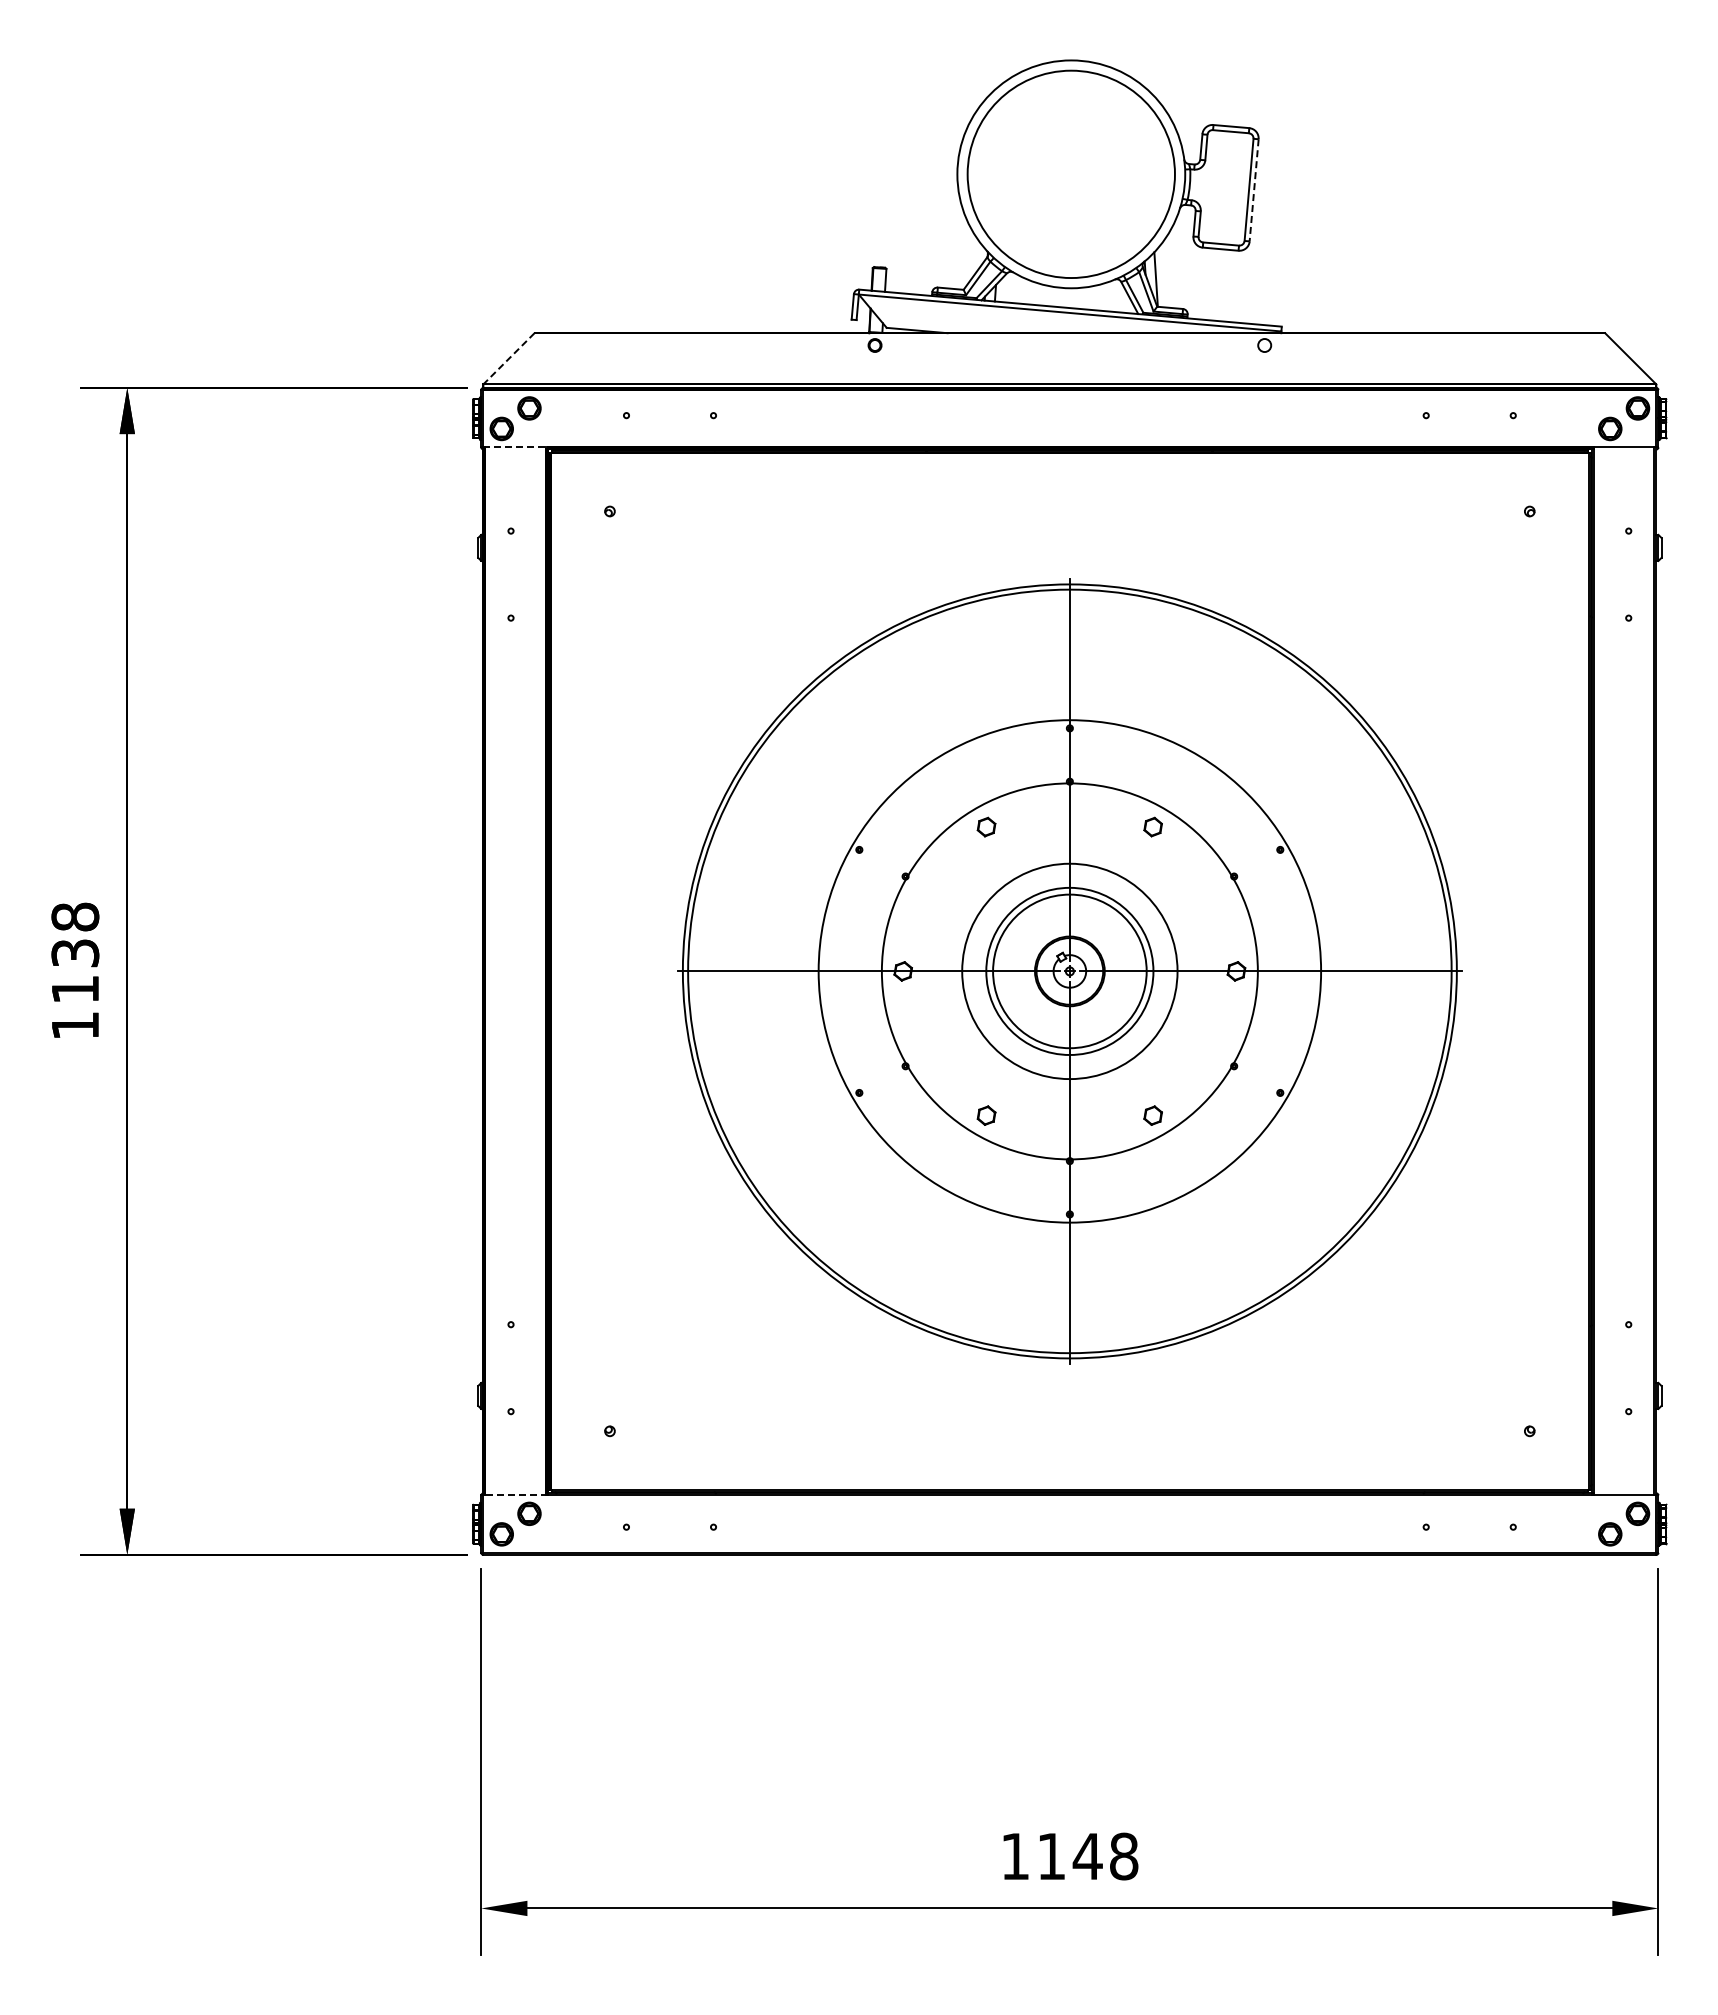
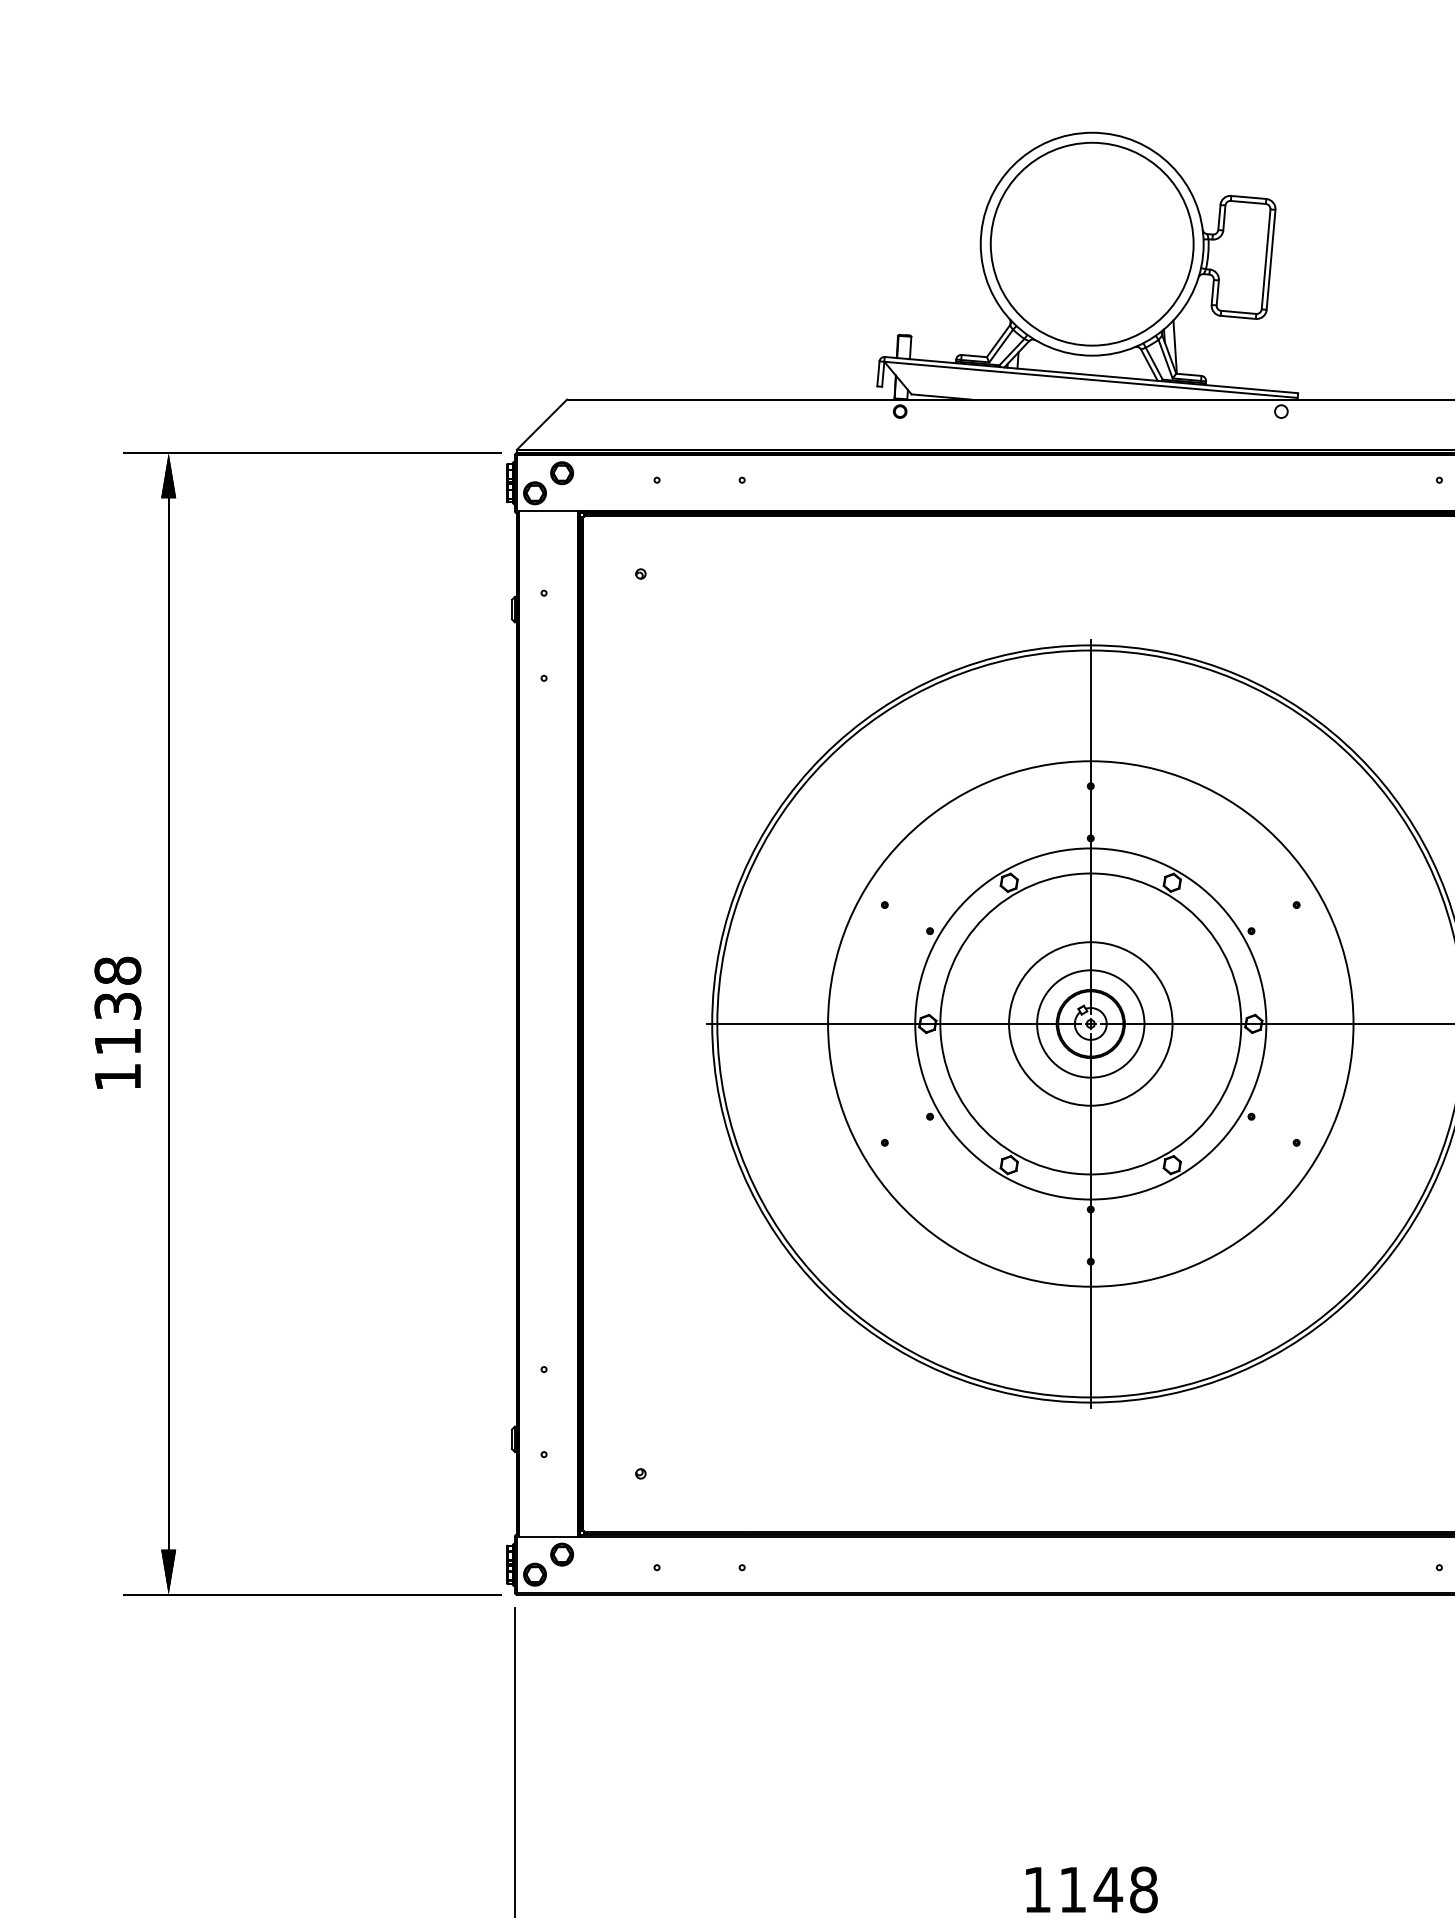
line: (1254, 190) -> (1271, 260), dashed -> solid
line: (508, 359) -> (541, 425), dashed -> solid
line: (516, 447) -> (549, 511), dashed -> solid
circle: (1069, 970) -> (1090, 1023), size x0.71
circle: (1069, 970) -> (1090, 1023), size x1.43
circle: (1069, 971) -> (1090, 1024), size x0.71
circle: (1069, 971) -> (1090, 1024), size x1.43
line: (515, 1495) -> (548, 1536), dashed -> solid

